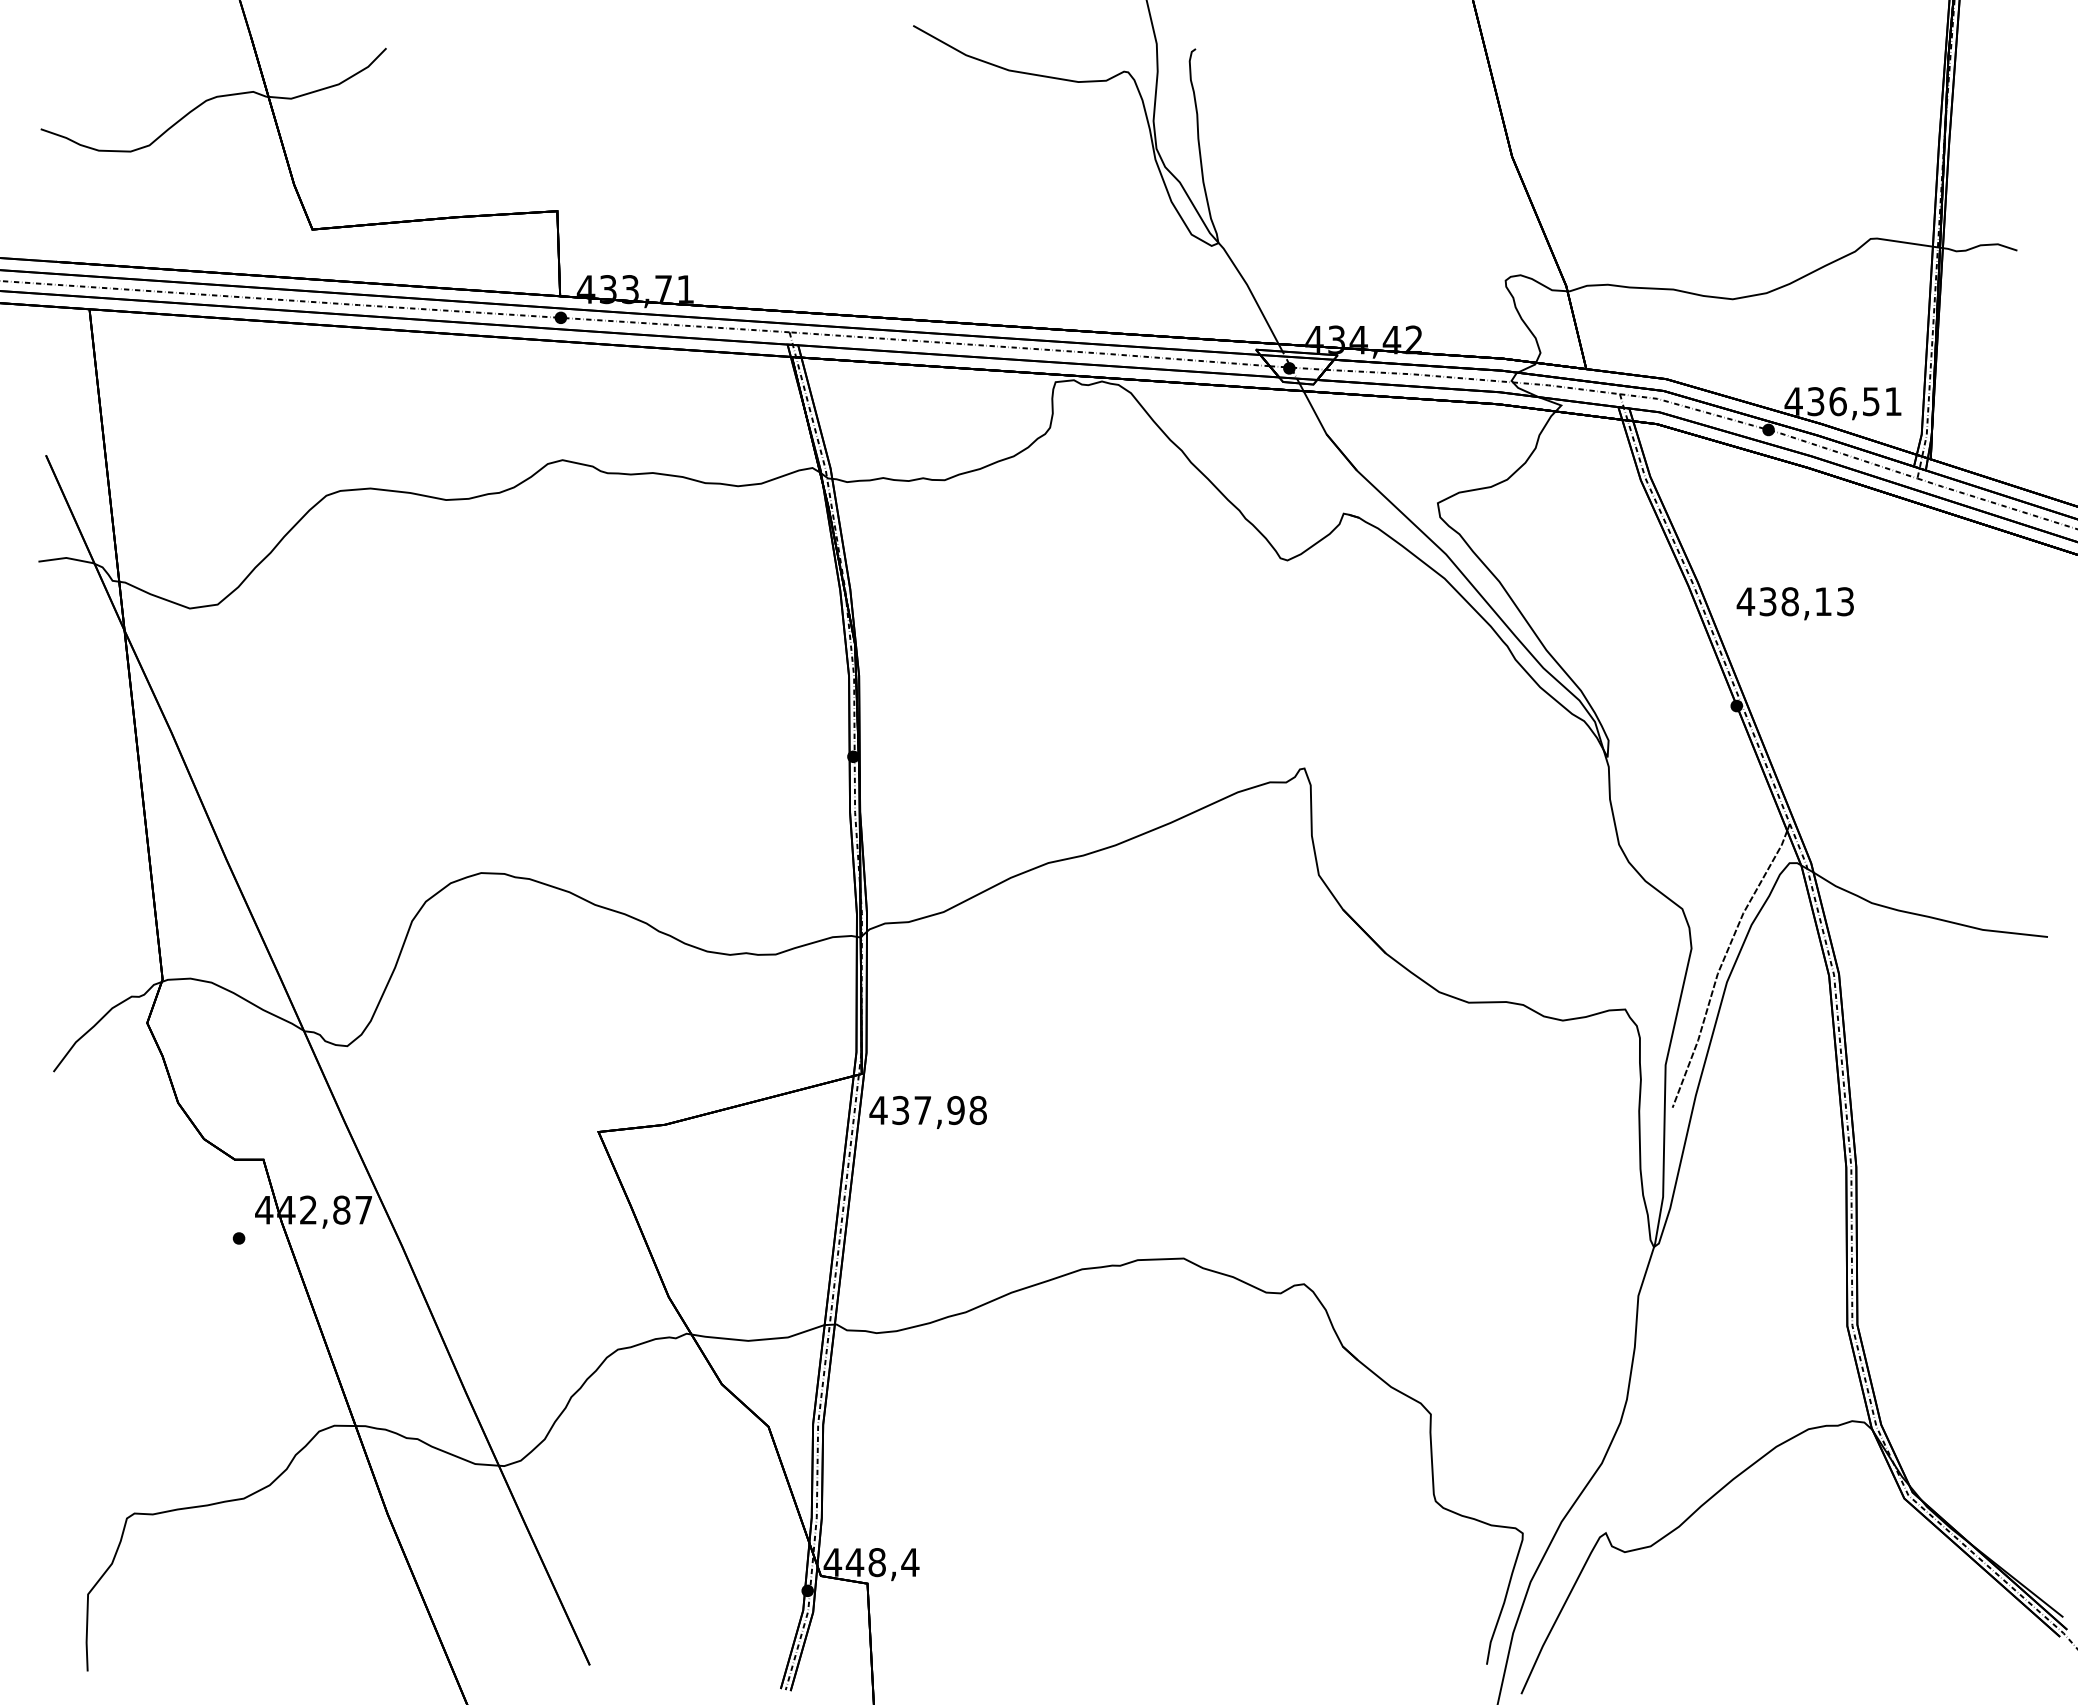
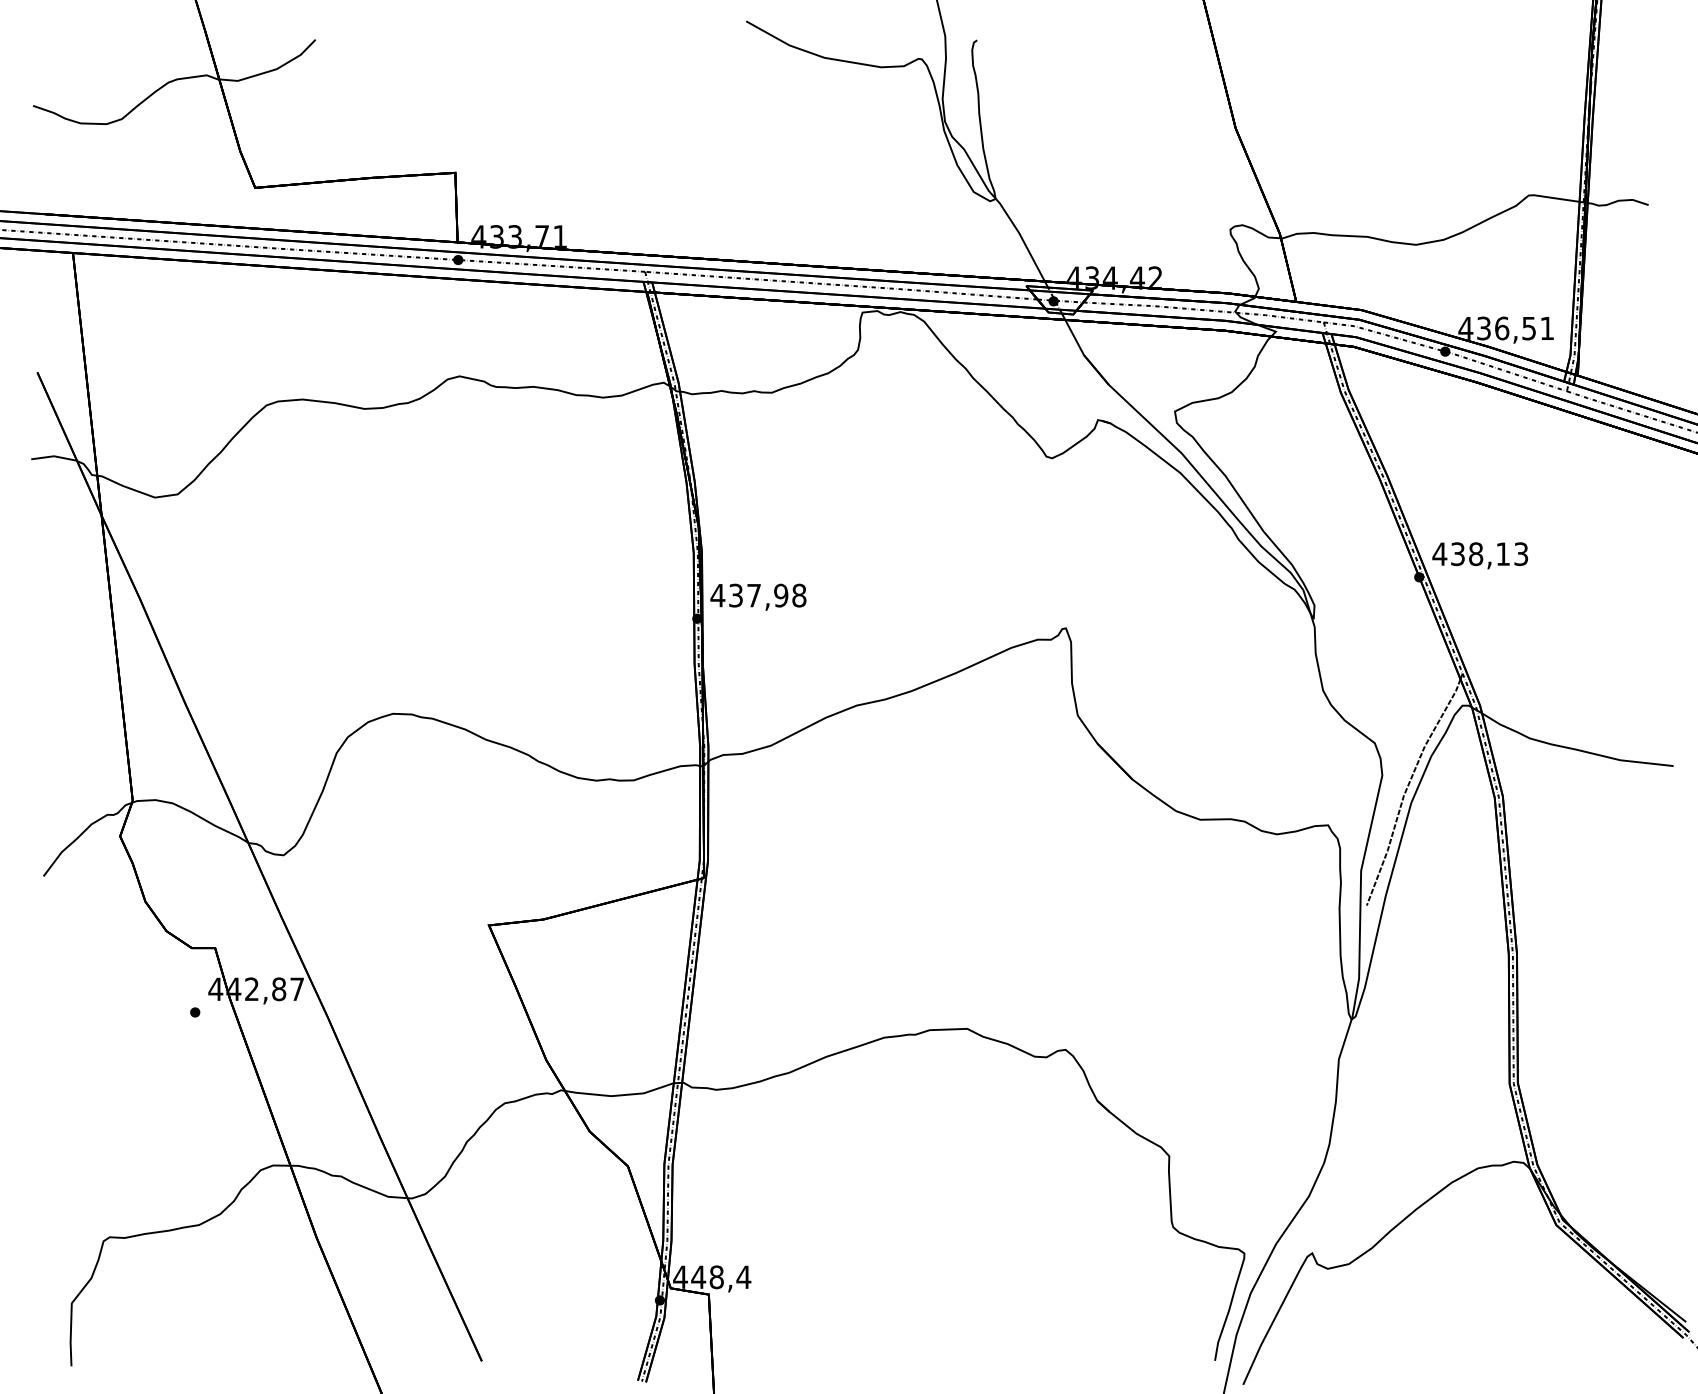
text: (1794, 603) -> (1479, 555), moved
text: (927, 1112) -> (757, 597), moved

